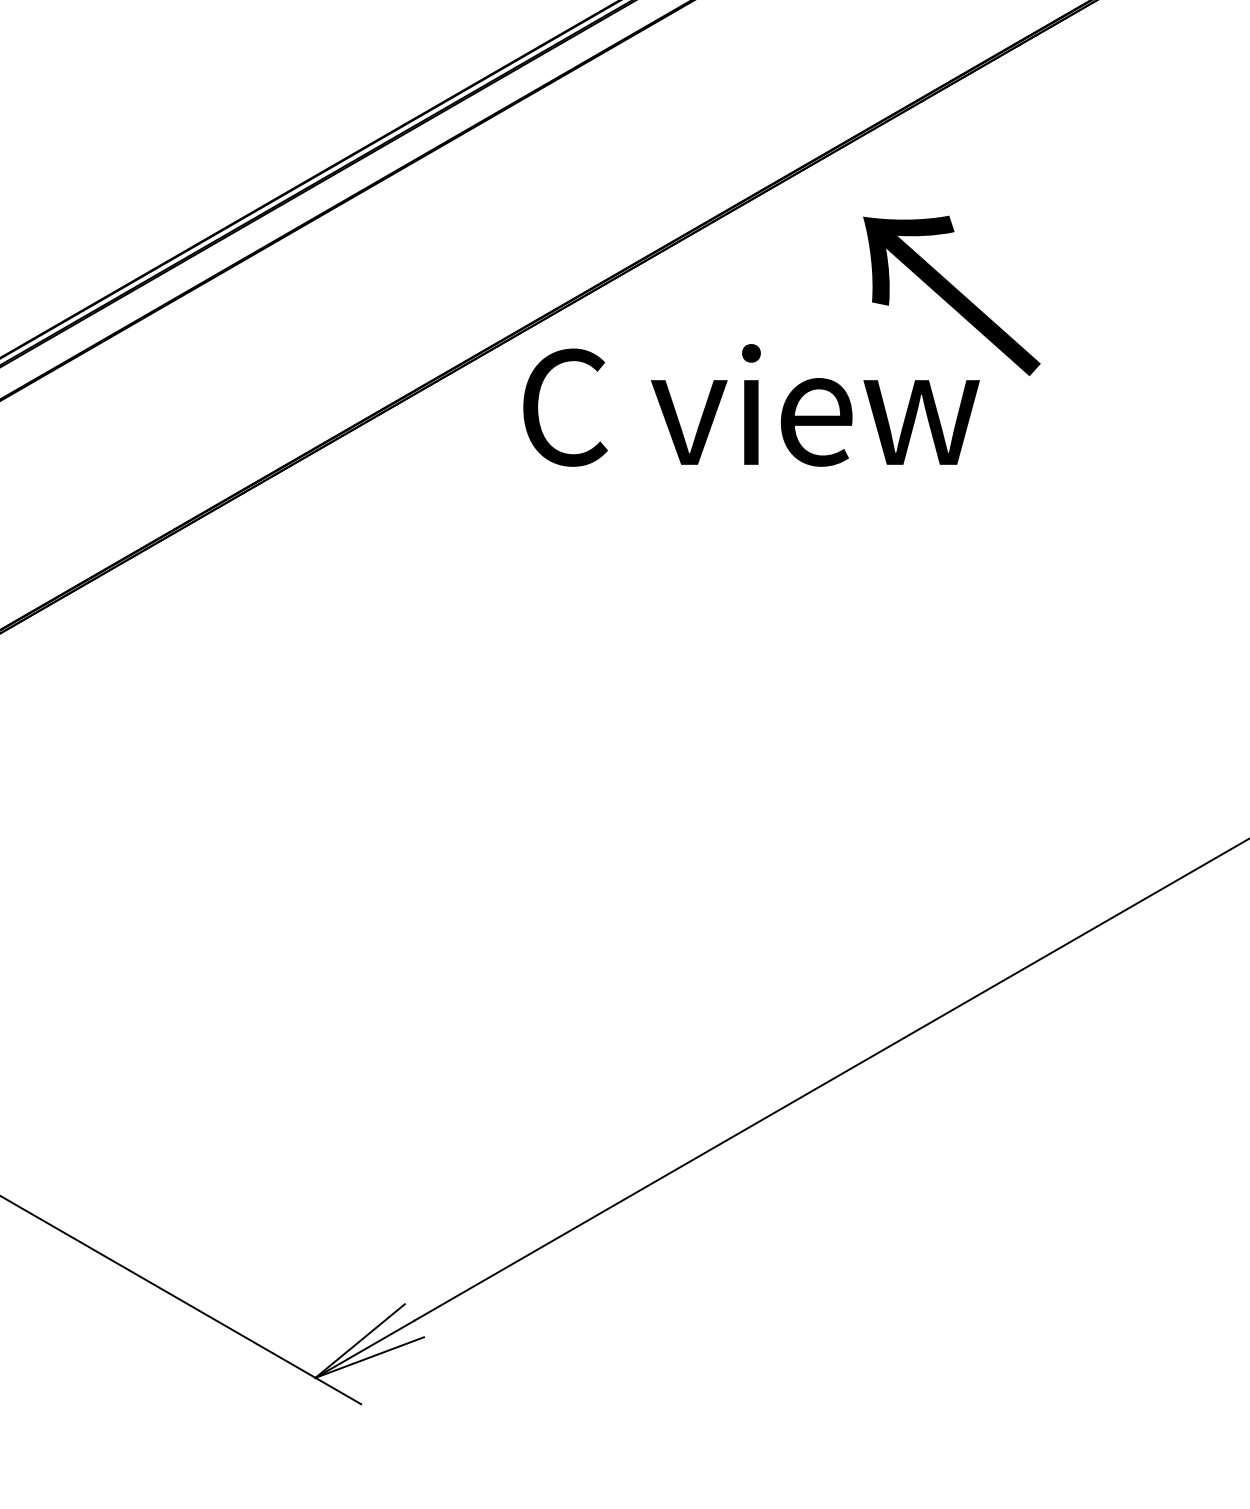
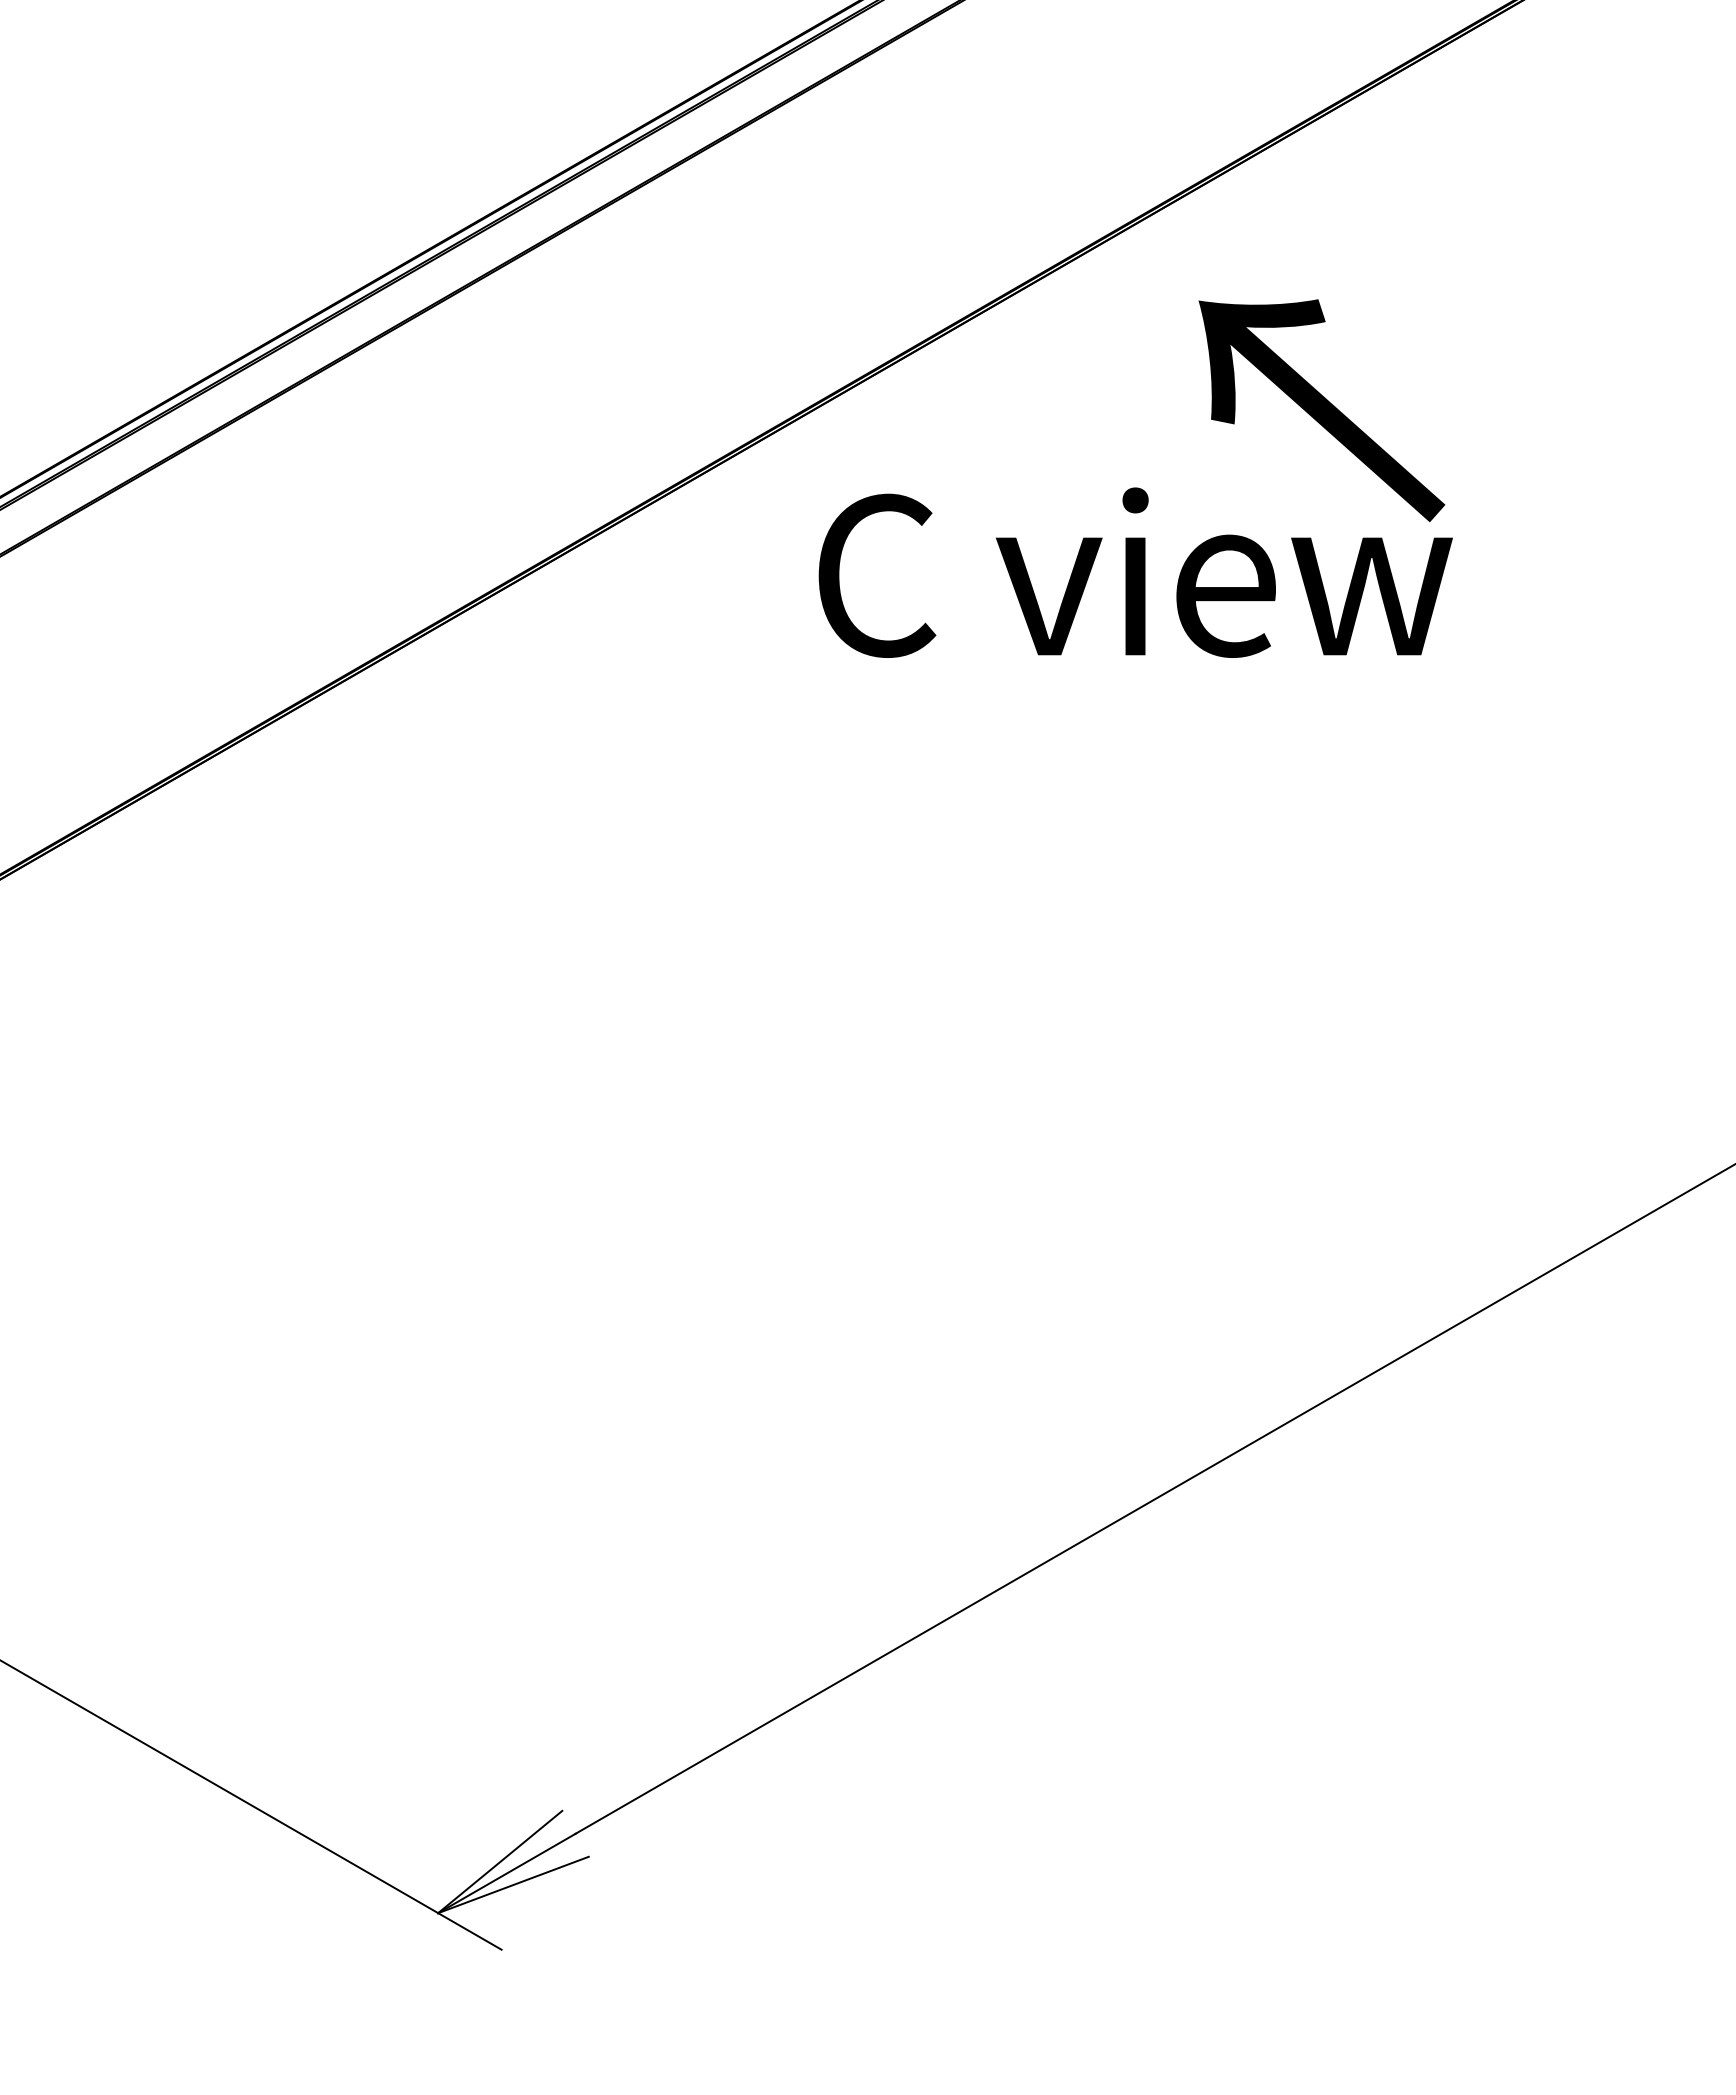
text: (751, 405) -> (1135, 572), moved

